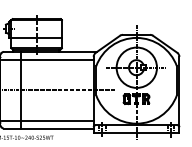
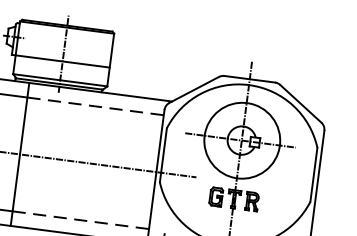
line: (57, 59) -> (96, 106), solid -> dashed
line: (57, 120) -> (81, 219), solid -> dashed

